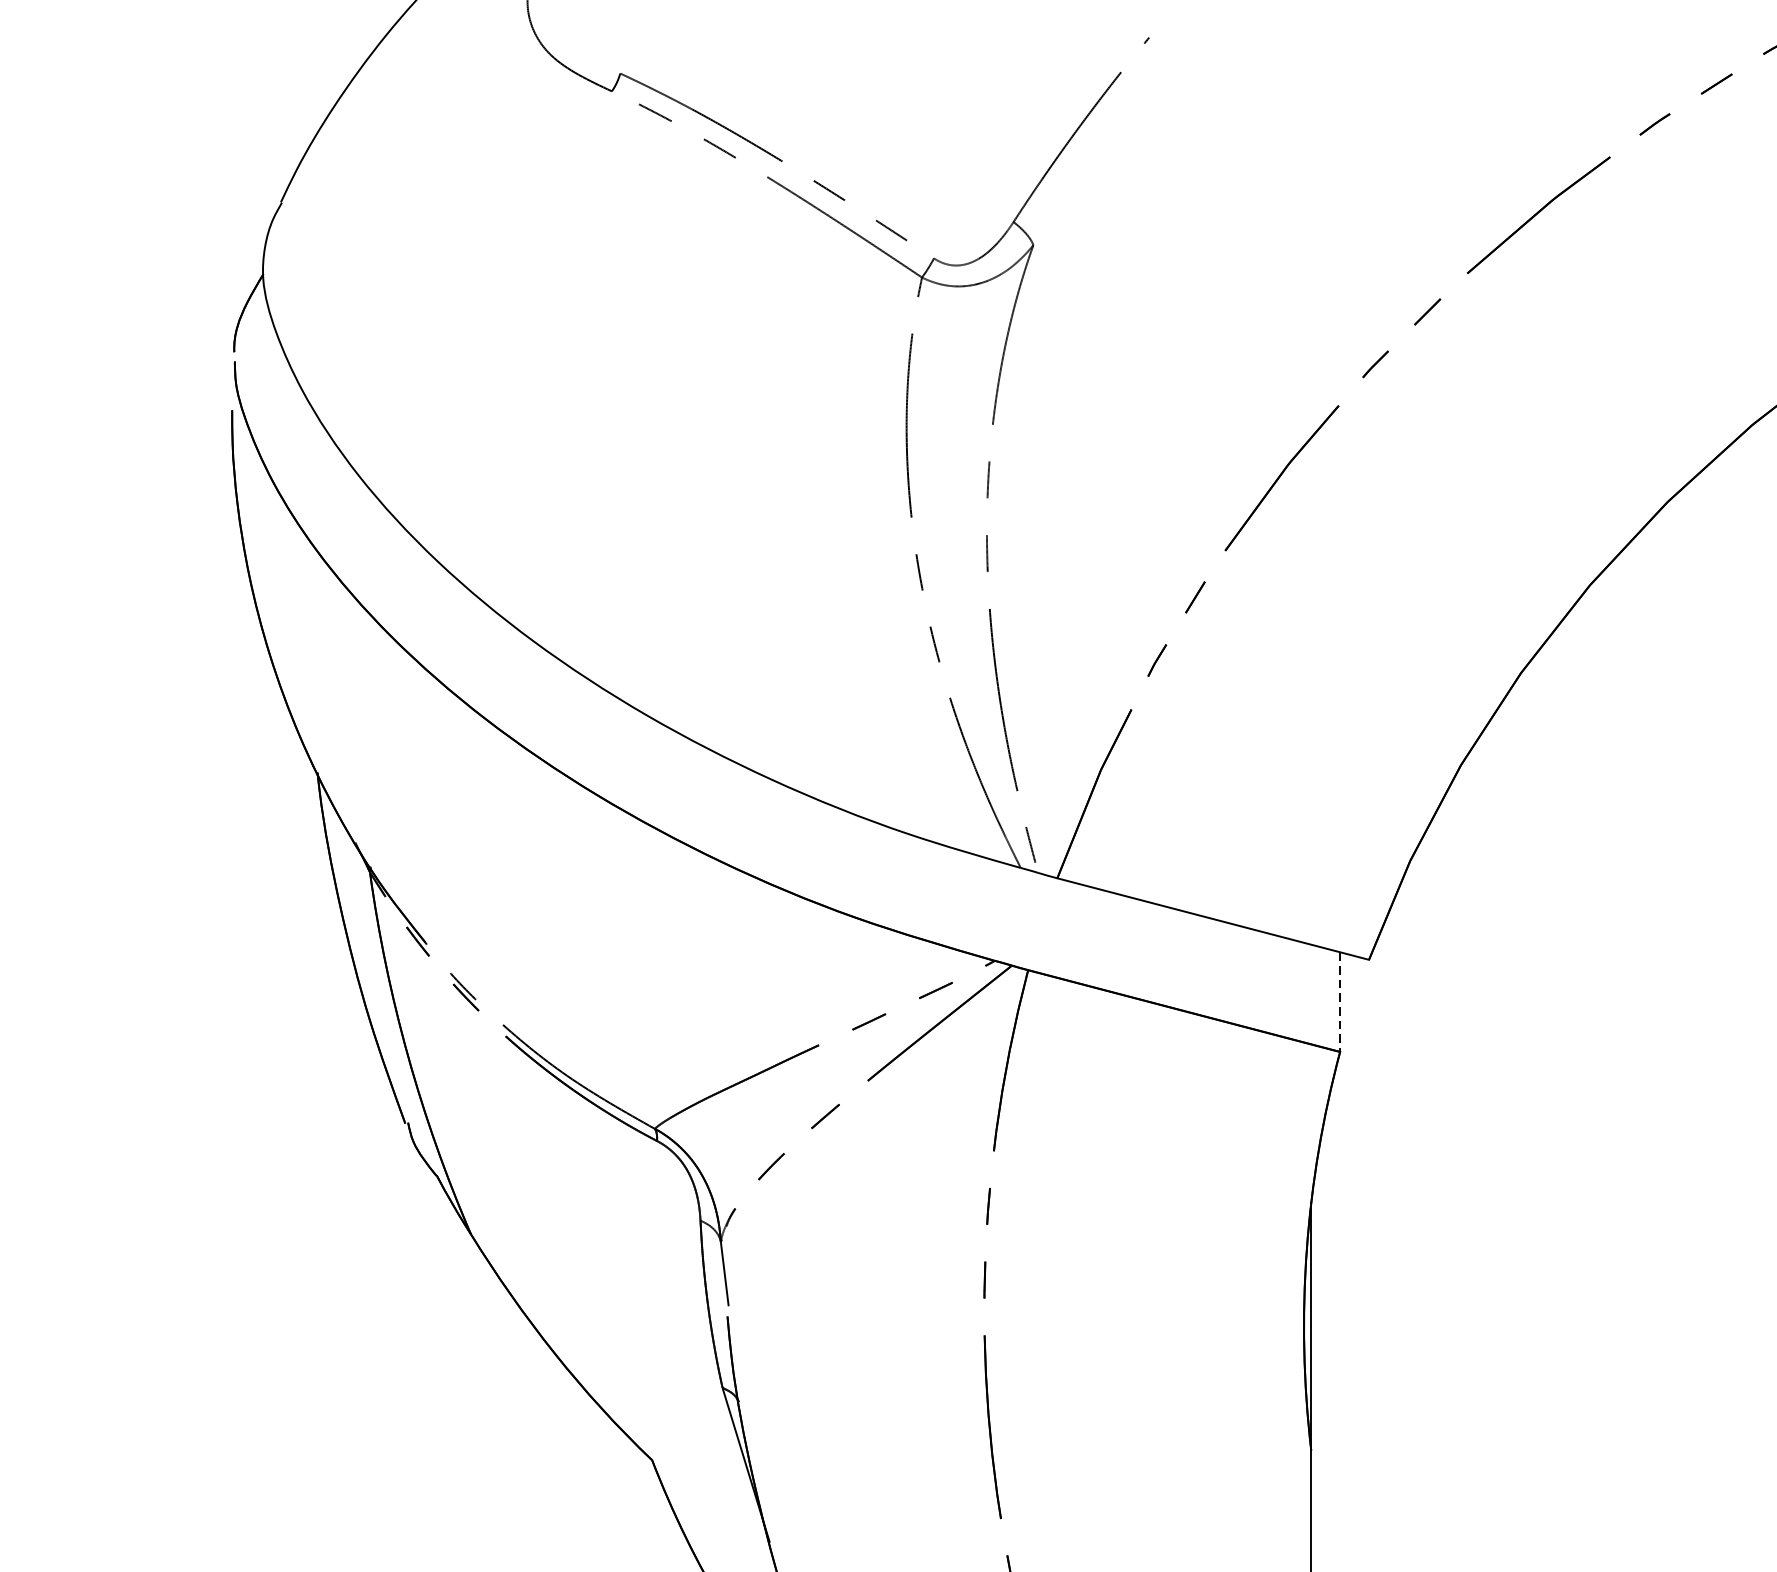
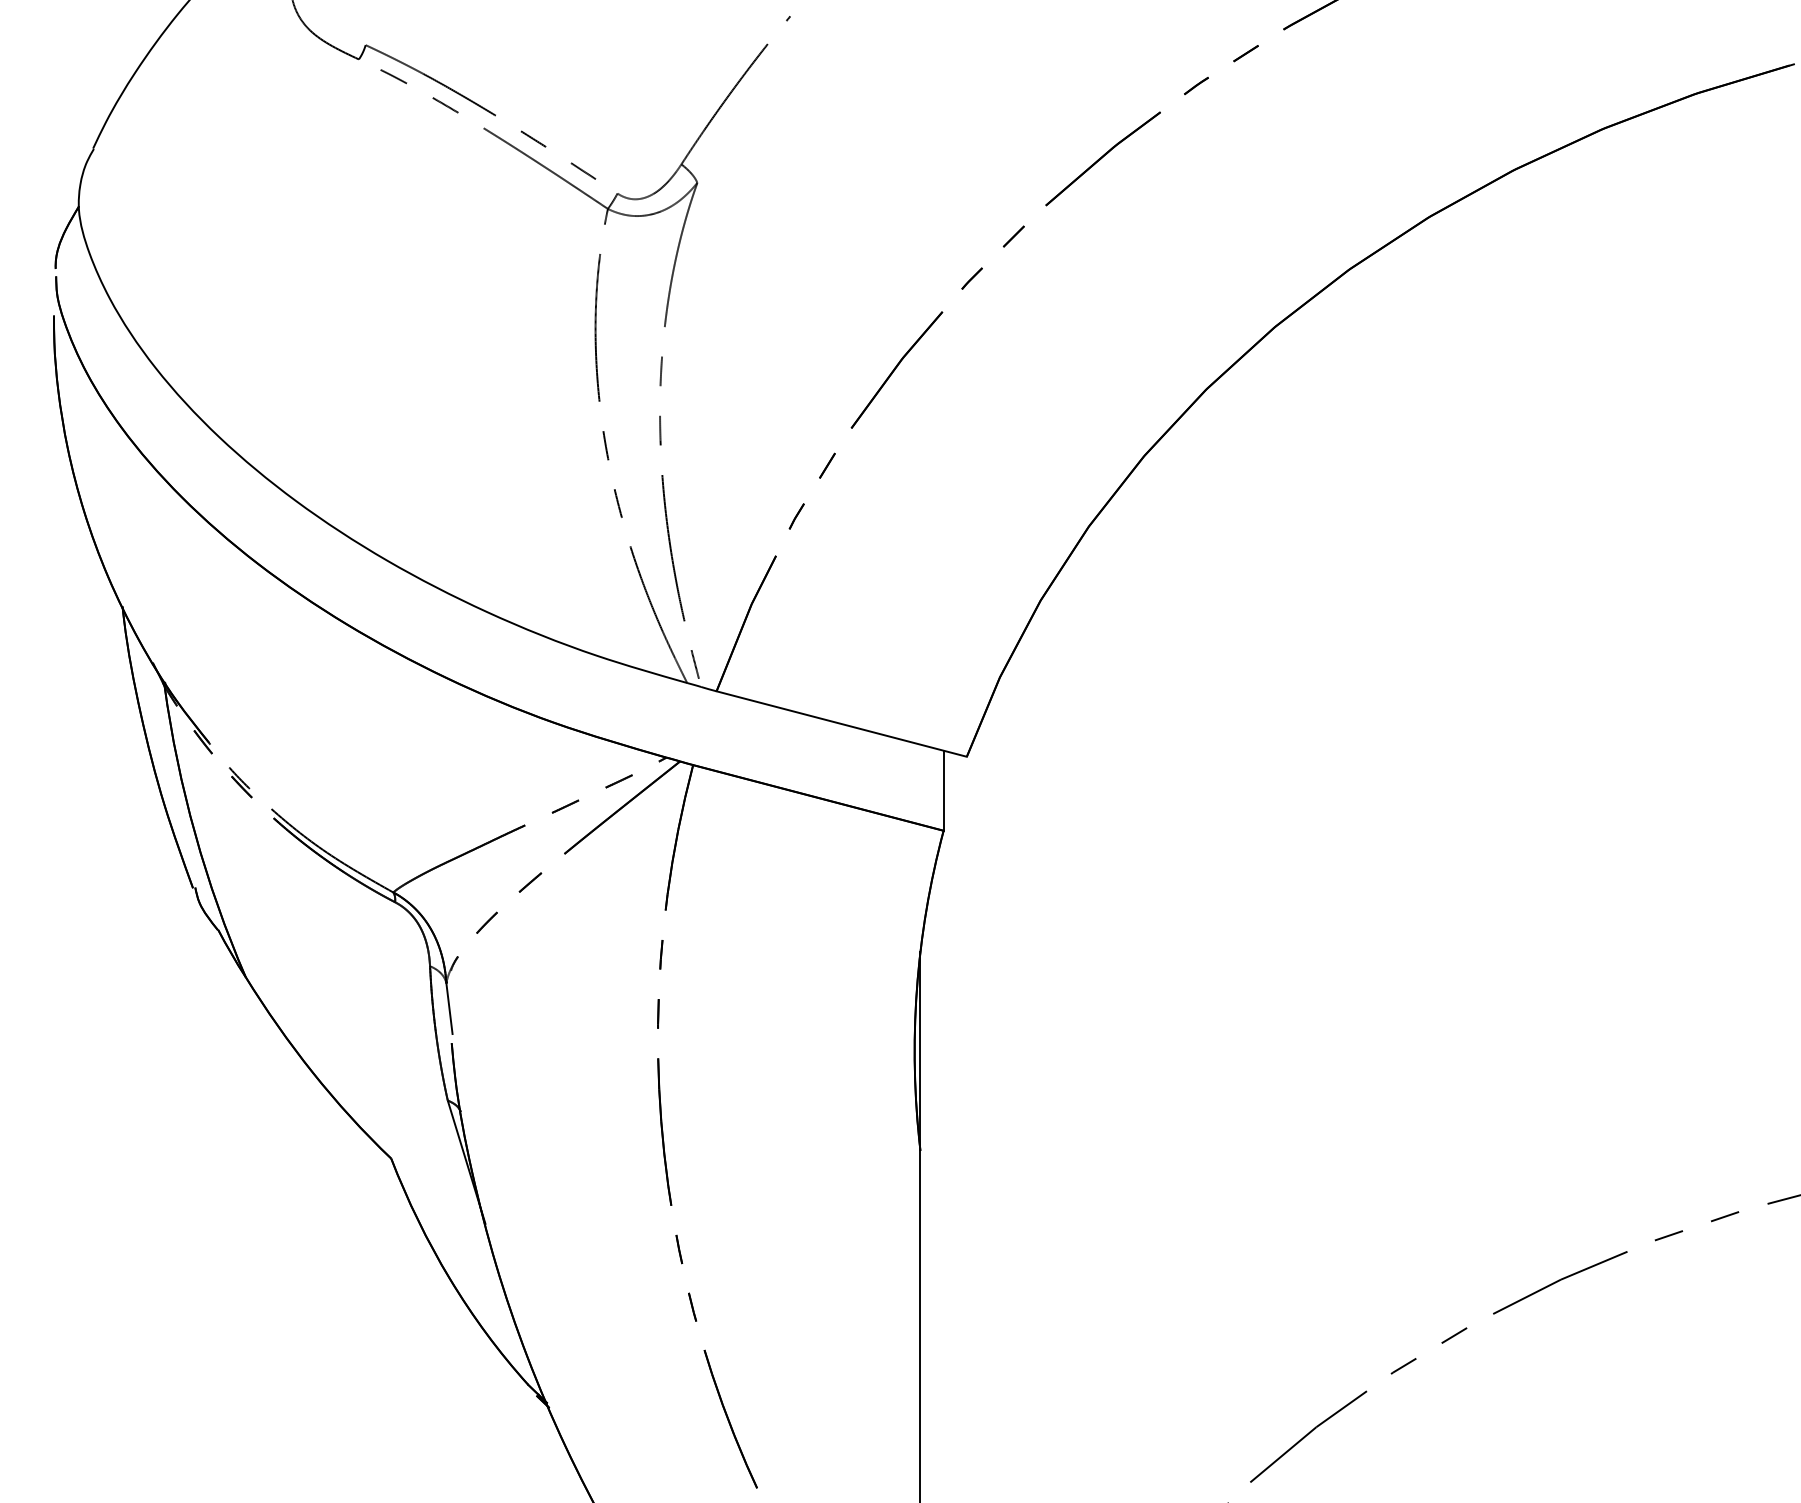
line: (1339, 1003) -> (943, 791), dashed -> solid

